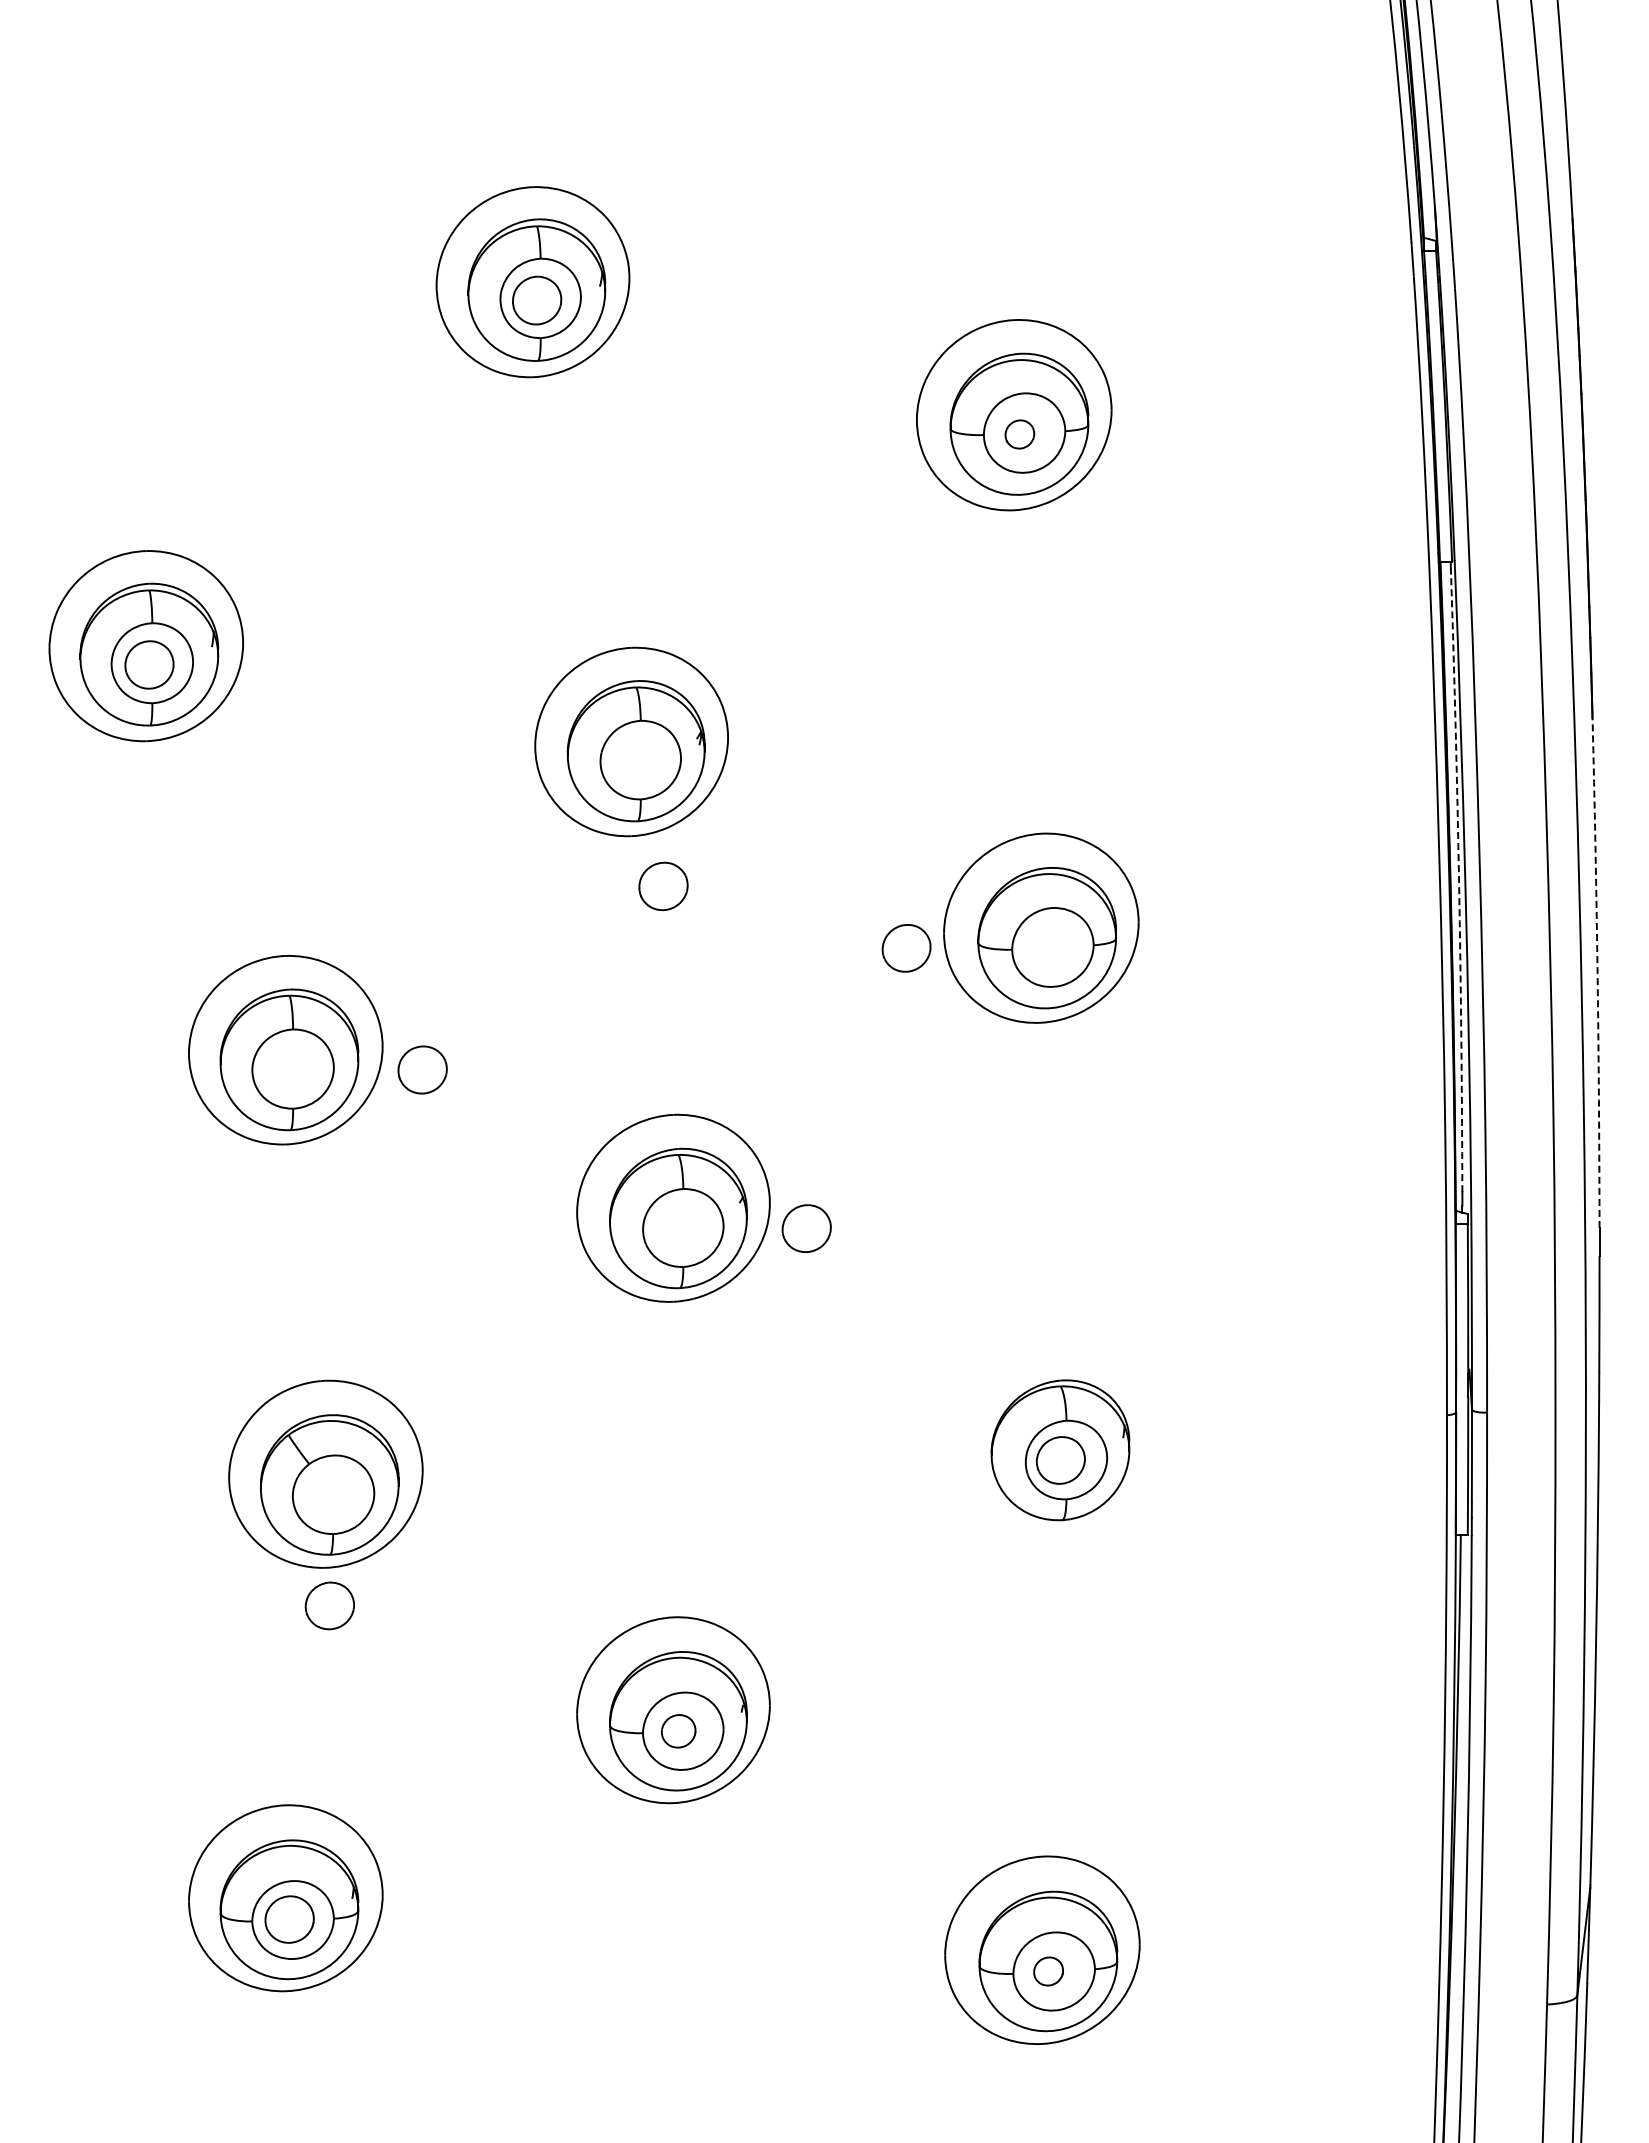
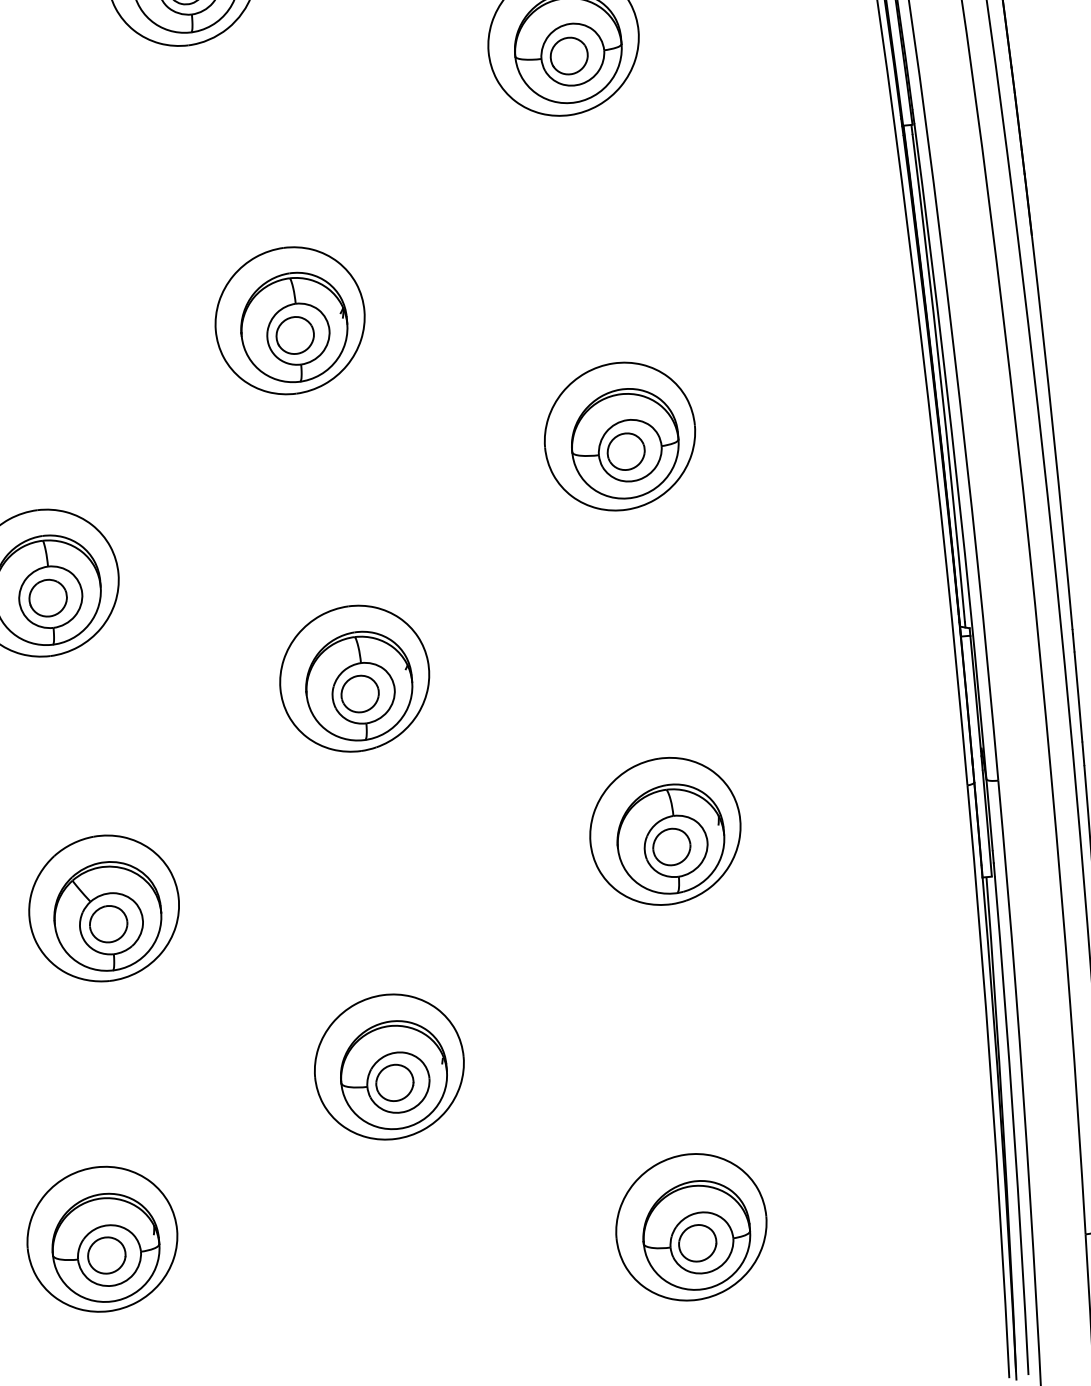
part: (1019, 434) -> (568, 56), size x1.67
arc: (1459, 882) -> (940, 372), dashed -> solid
part: (663, 886) -> (295, 335), moved
part: (906, 948) -> (626, 451), moved
arc: (1597, 973) -> (1053, 433), dashed -> solid
part: (422, 1069) -> (48, 597), moved
part: (806, 1228) -> (359, 693), moved
part: (1054, 1439) -> (665, 831), added
part: (329, 1605) -> (108, 923), moved
part: (678, 1731) -> (394, 1083), size x1.43
part: (1048, 1971) -> (697, 1243), size x1.67

